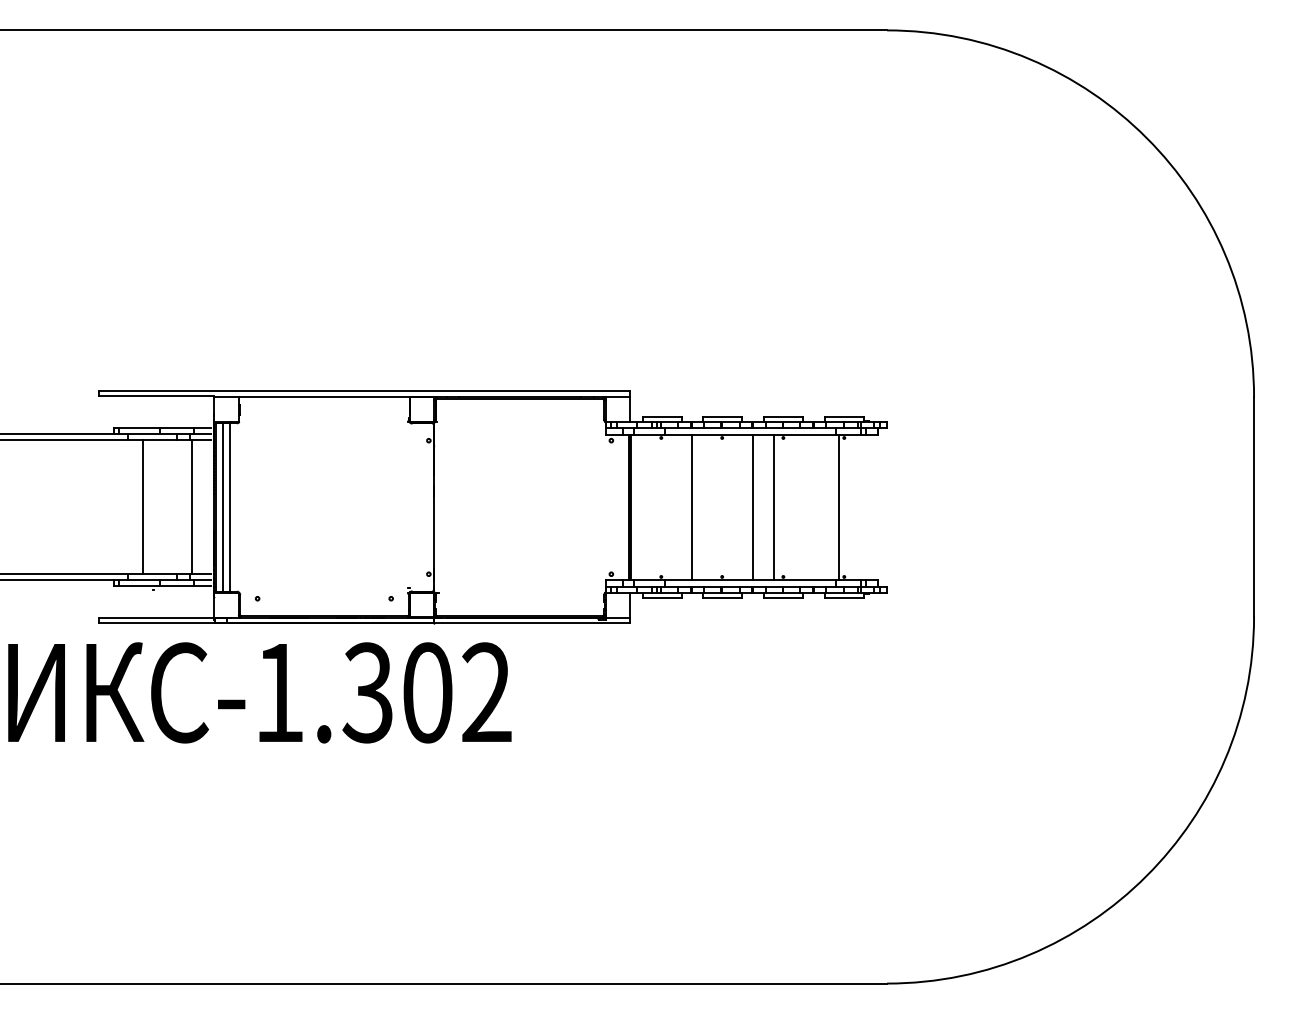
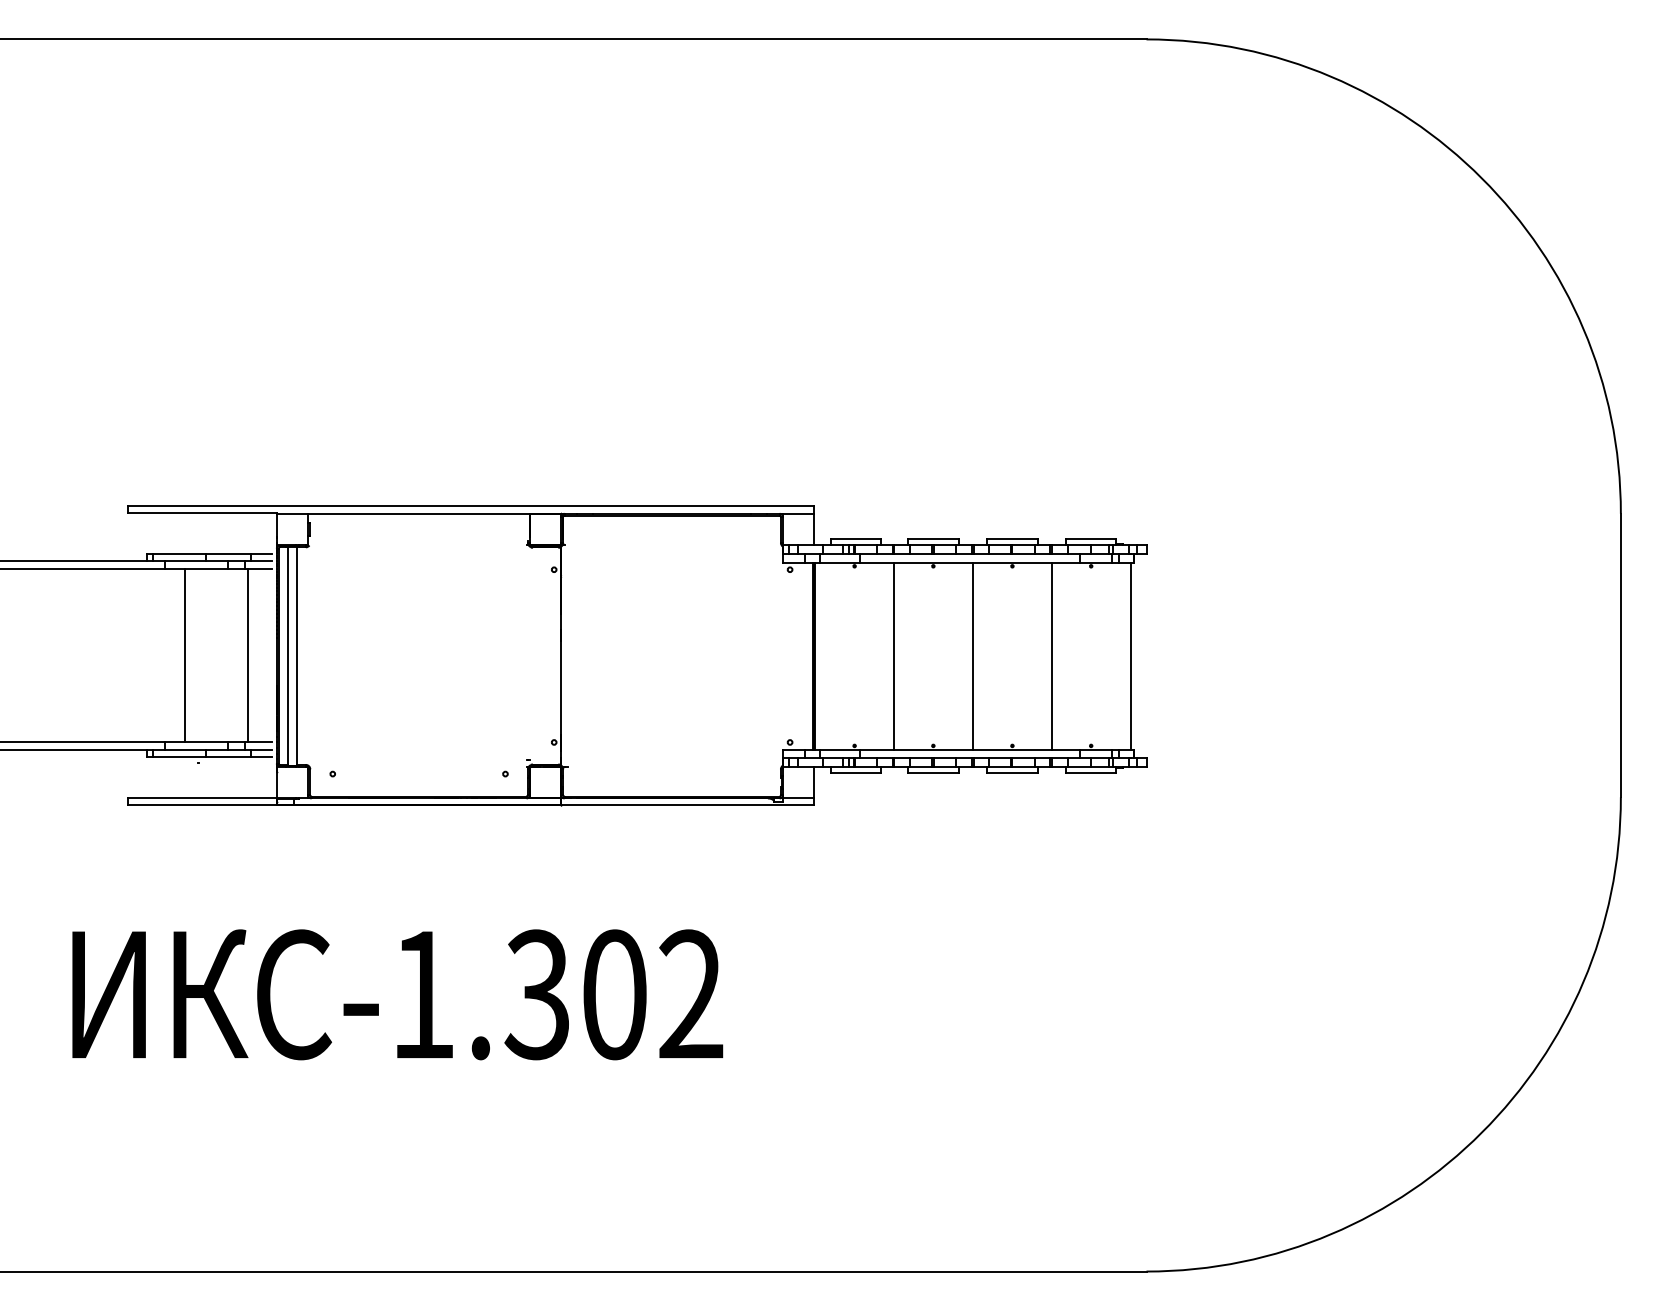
line: (774, 507) -> (1051, 655), moved
line: (838, 507) -> (1130, 655), moved
text: (259, 692) -> (397, 994), moved

